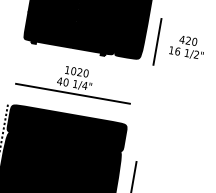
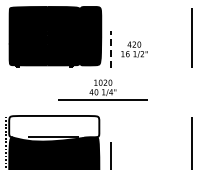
line: (157, 41) -> (111, 49), solid -> dashed
part: (74, 80) -> (102, 89), moved
fill: (67, 130) -> (54, 128), removed

